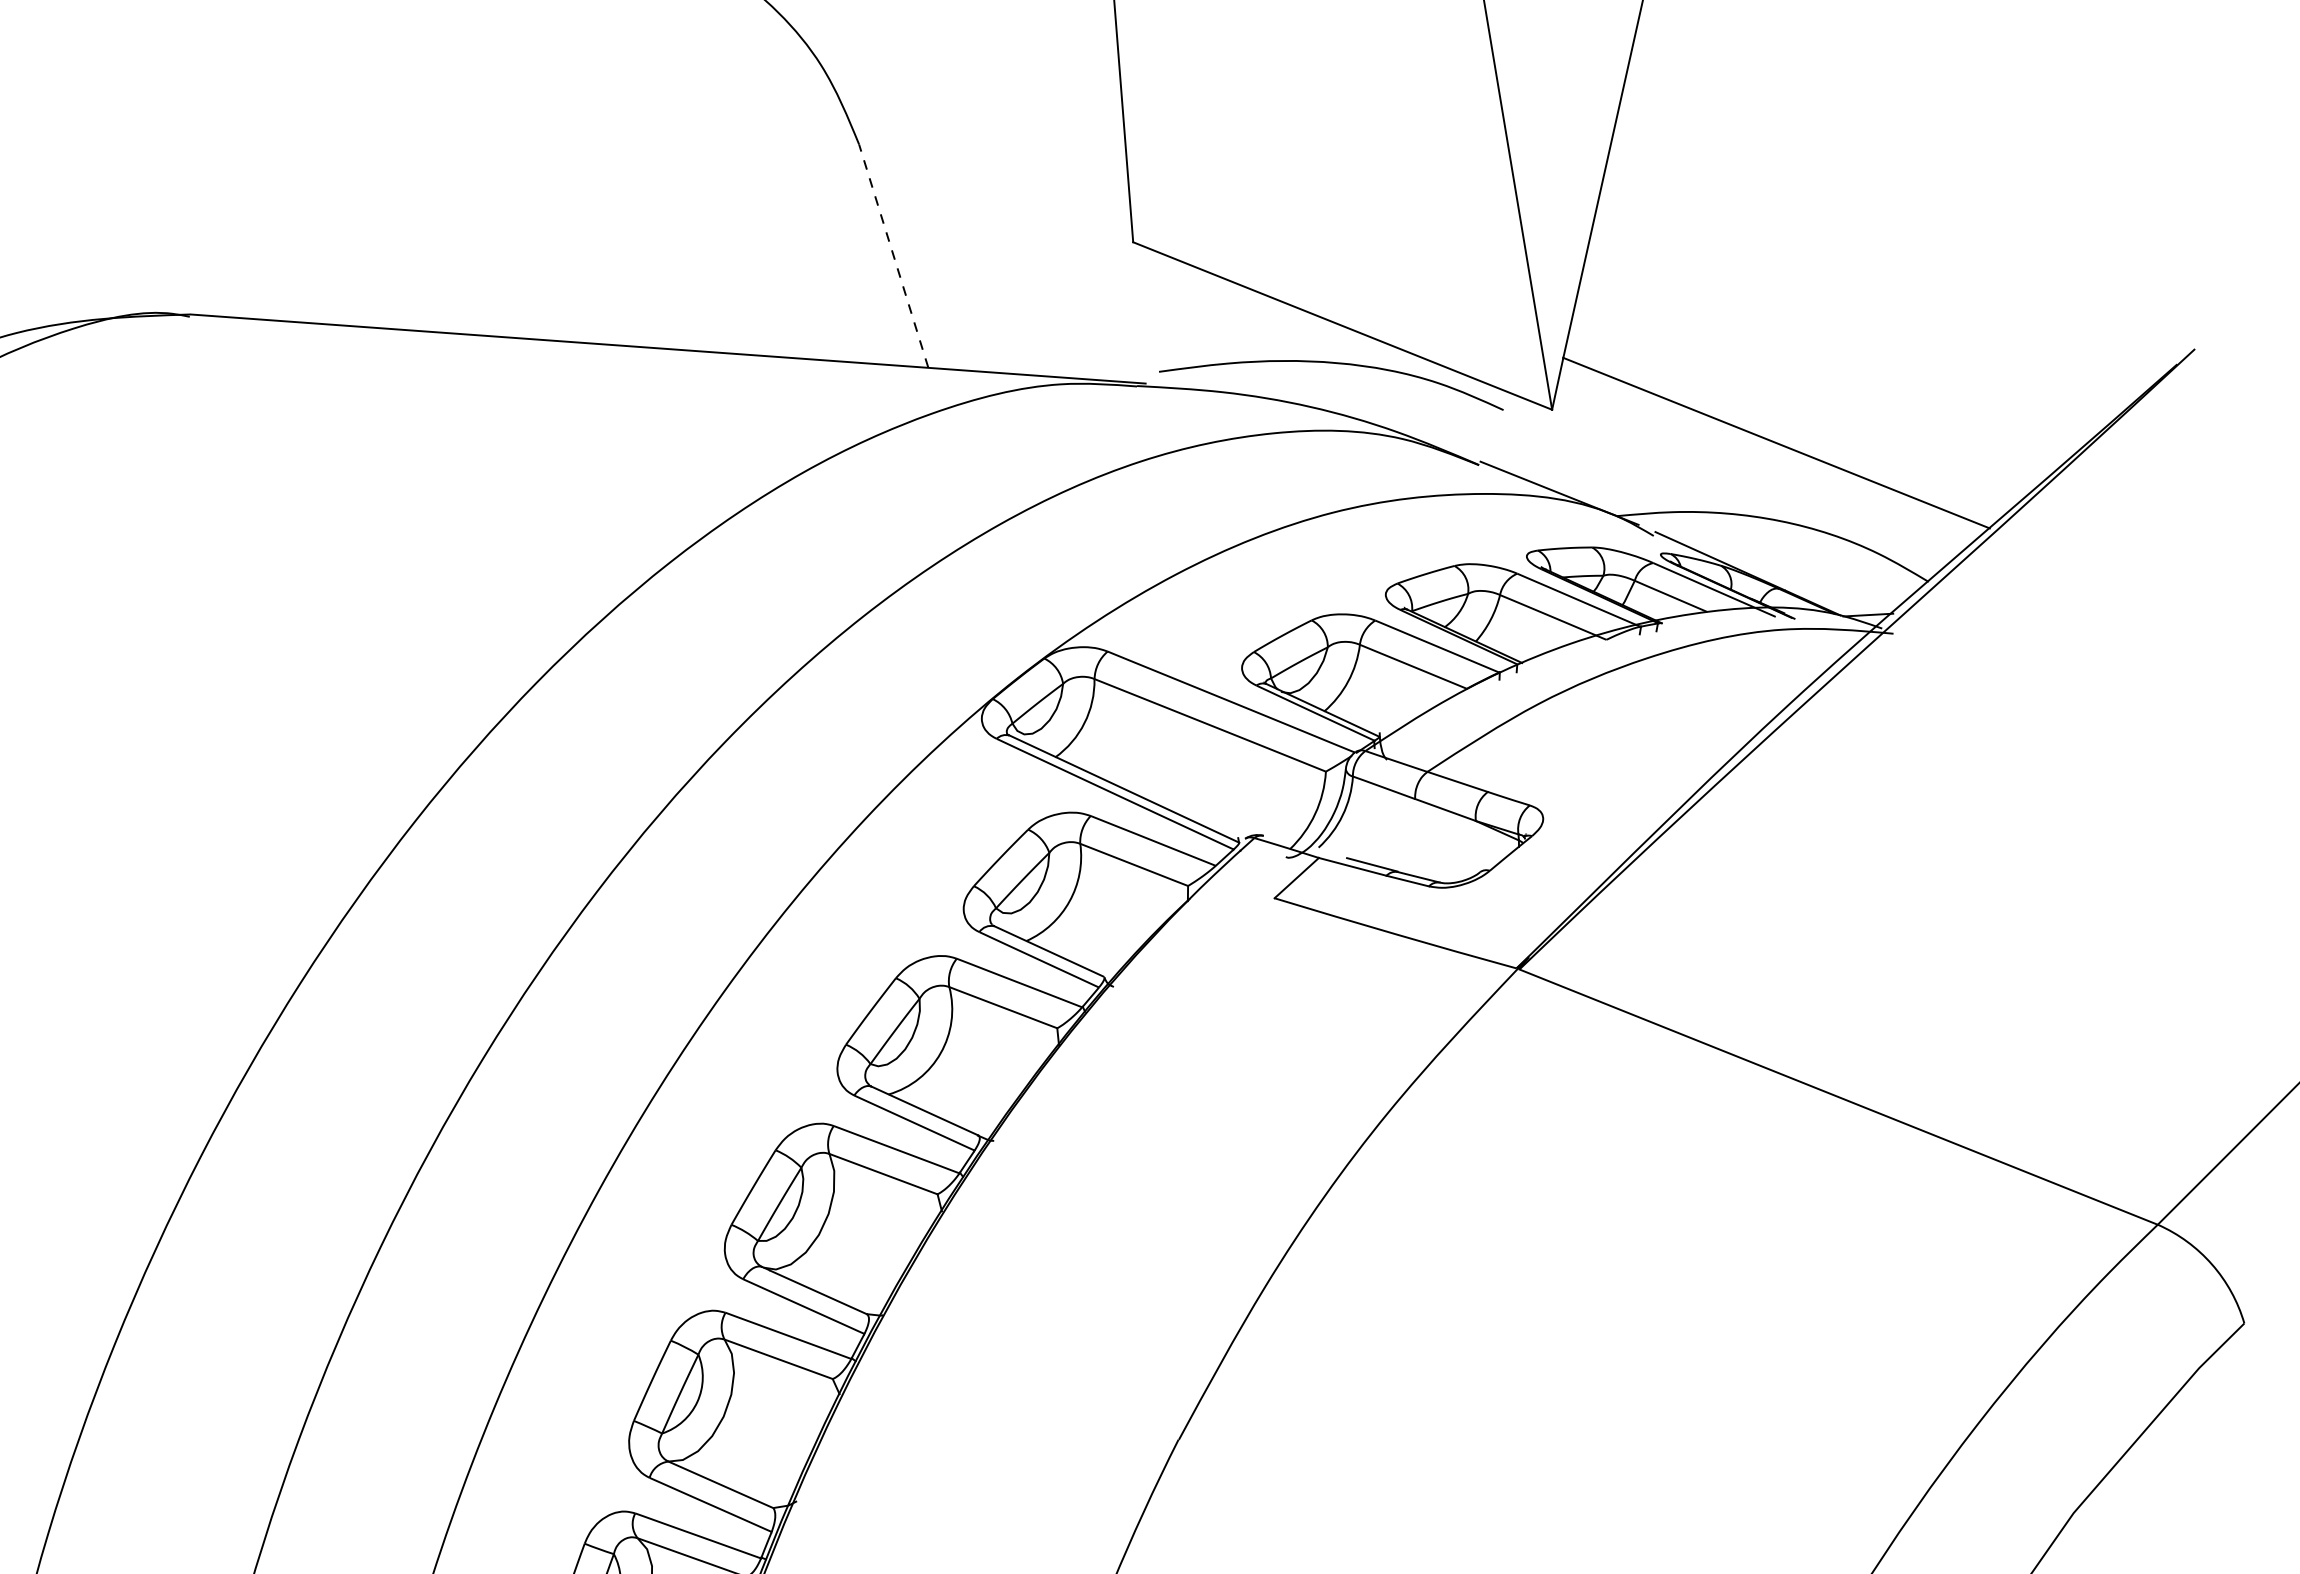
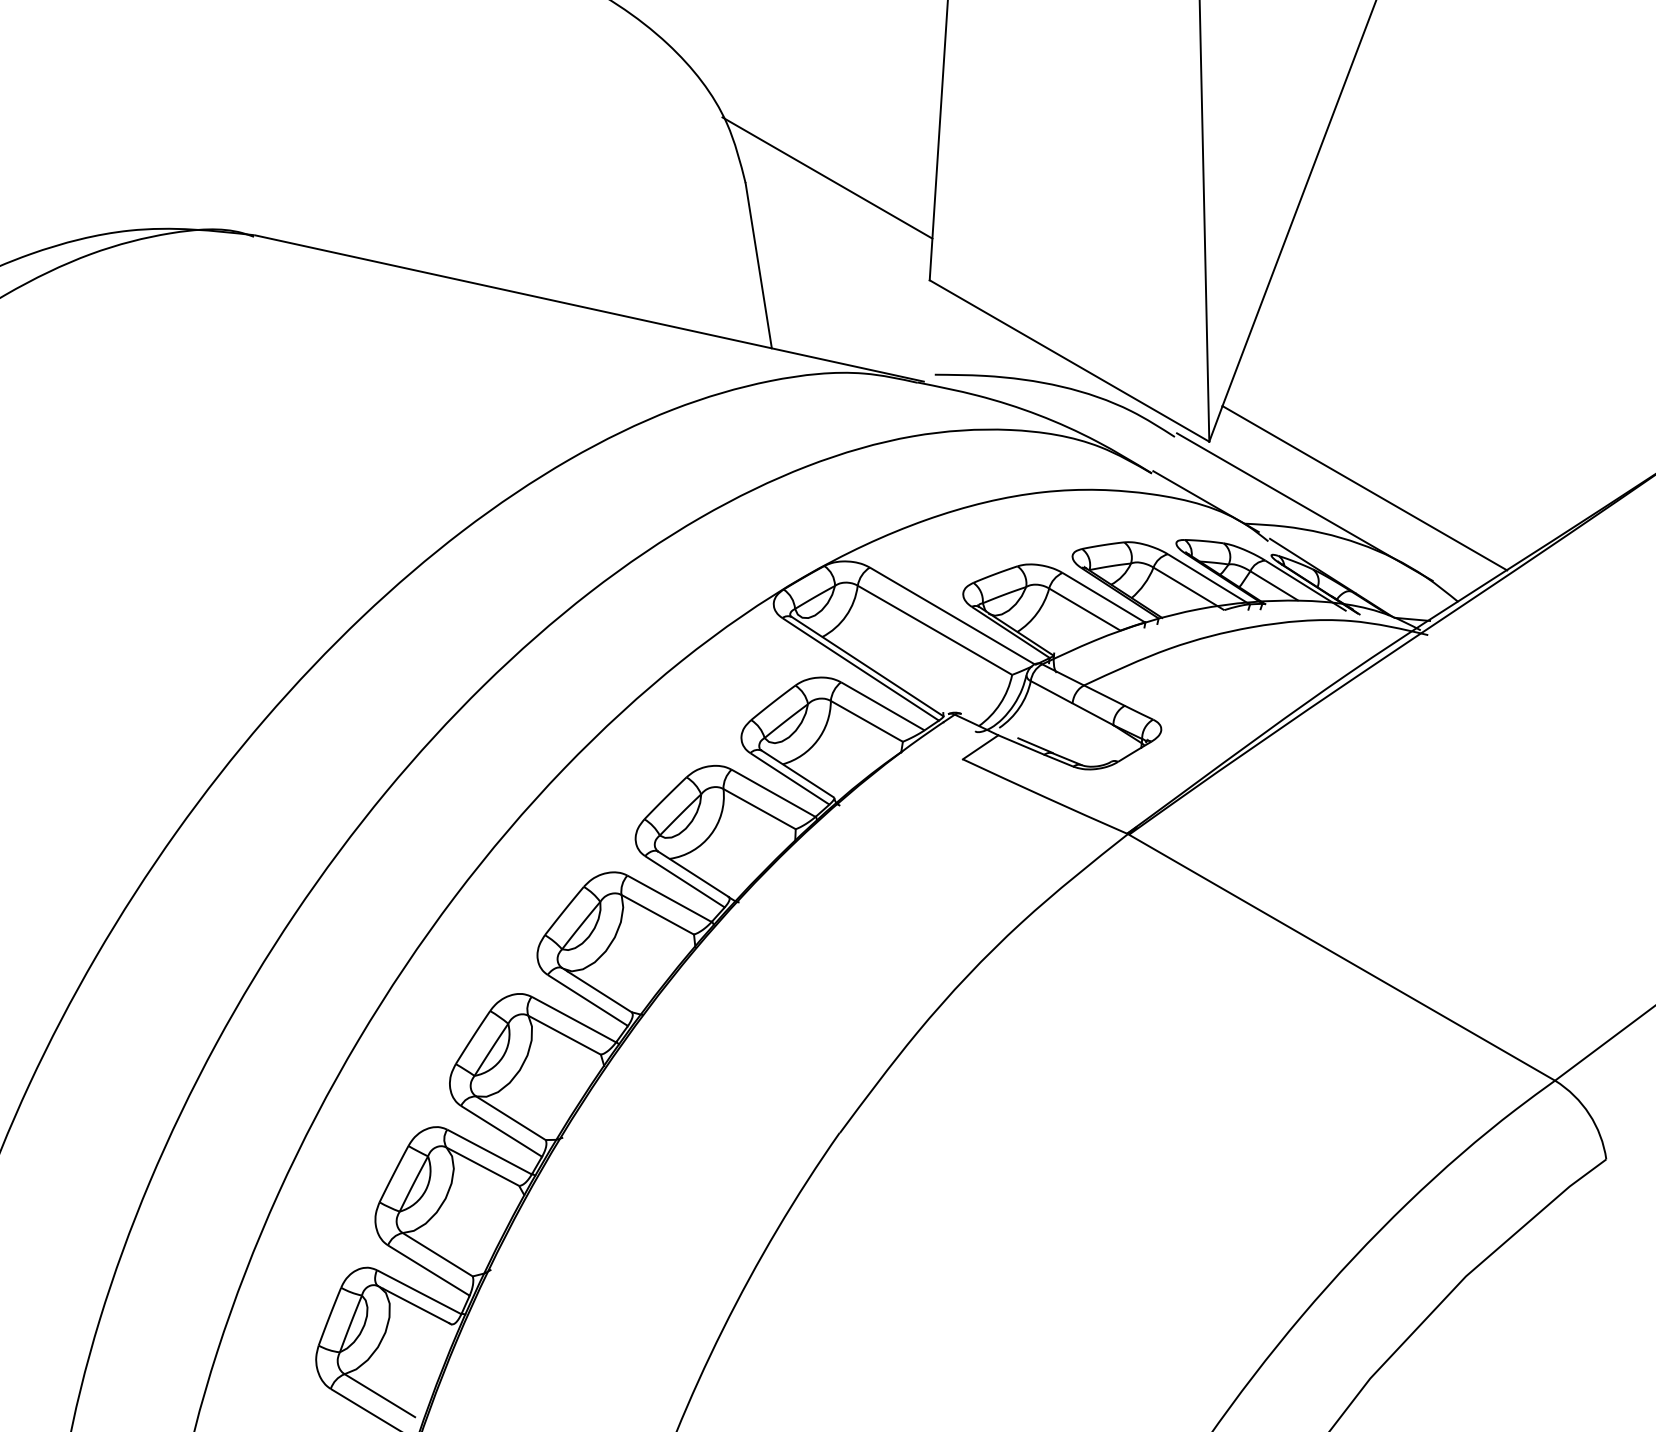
line: (971, 120) -> (827, 177), added
line: (893, 255) -> (758, 265), dashed -> solid
line: (1696, 480) -> (1304, 506), added

